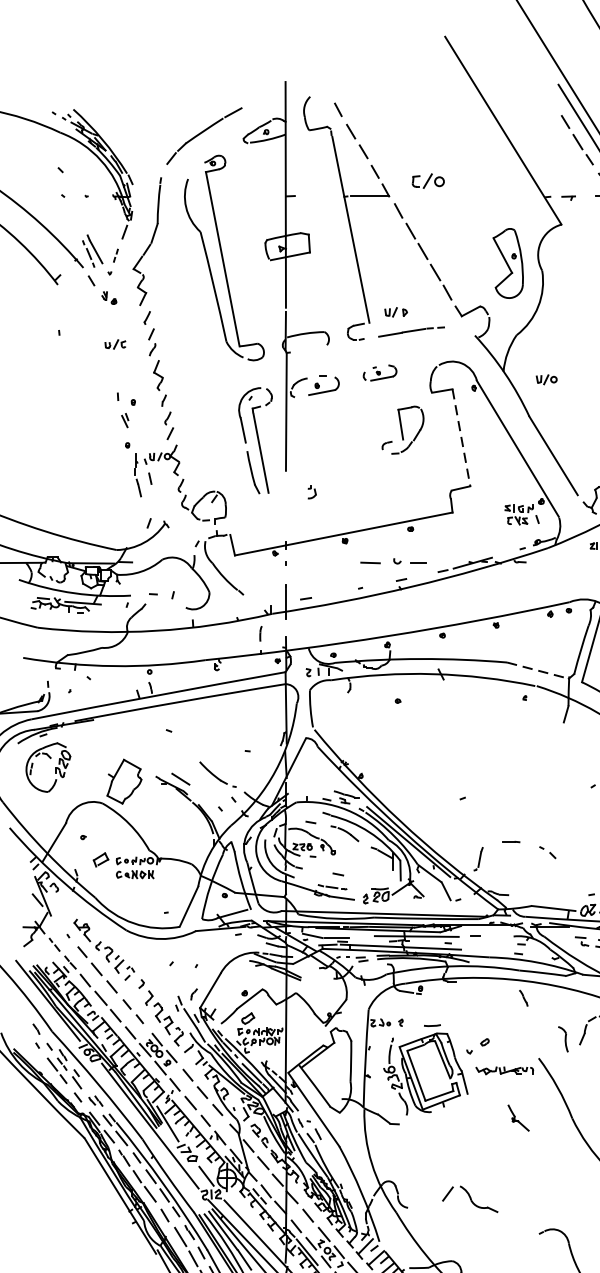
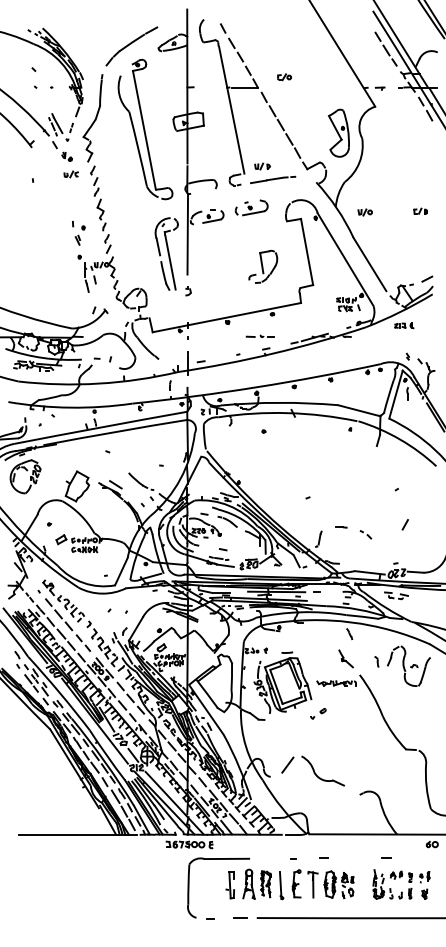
part: (428, 181) -> (284, 77), size x0.62
part: (114, 344) -> (70, 174), moved
part: (379, 372) -> (251, 207), size x1.43
part: (403, 429) -> (263, 266), moved
line: (462, 438) -> (307, 252), dashed -> solid
part: (312, 492) -> (188, 291), moved
part: (391, 560) -> (259, 335), size x0.62
line: (538, 670) -> (359, 410), dashed -> solid
part: (563, 1038) -> (376, 661), size x0.62
part: (478, 1045) -> (318, 713), moved
part: (517, 1117) -> (345, 658), moved
part: (469, 1198) -> (312, 770), size x1.67

